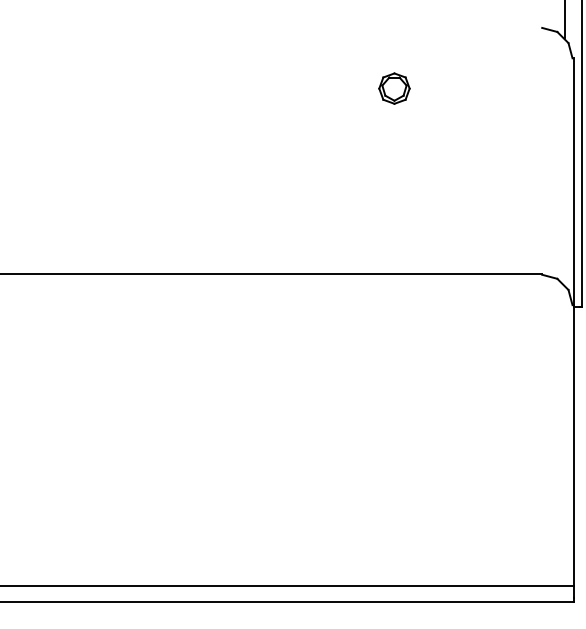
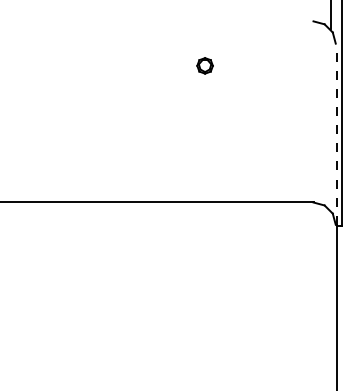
part: (394, 88) -> (205, 65), size x0.7
line: (573, 181) -> (336, 134), solid -> dashed

